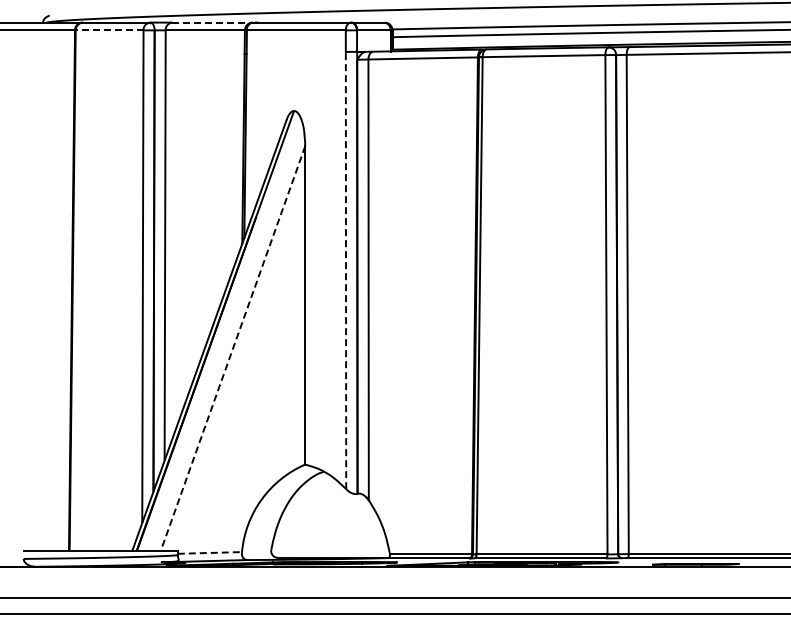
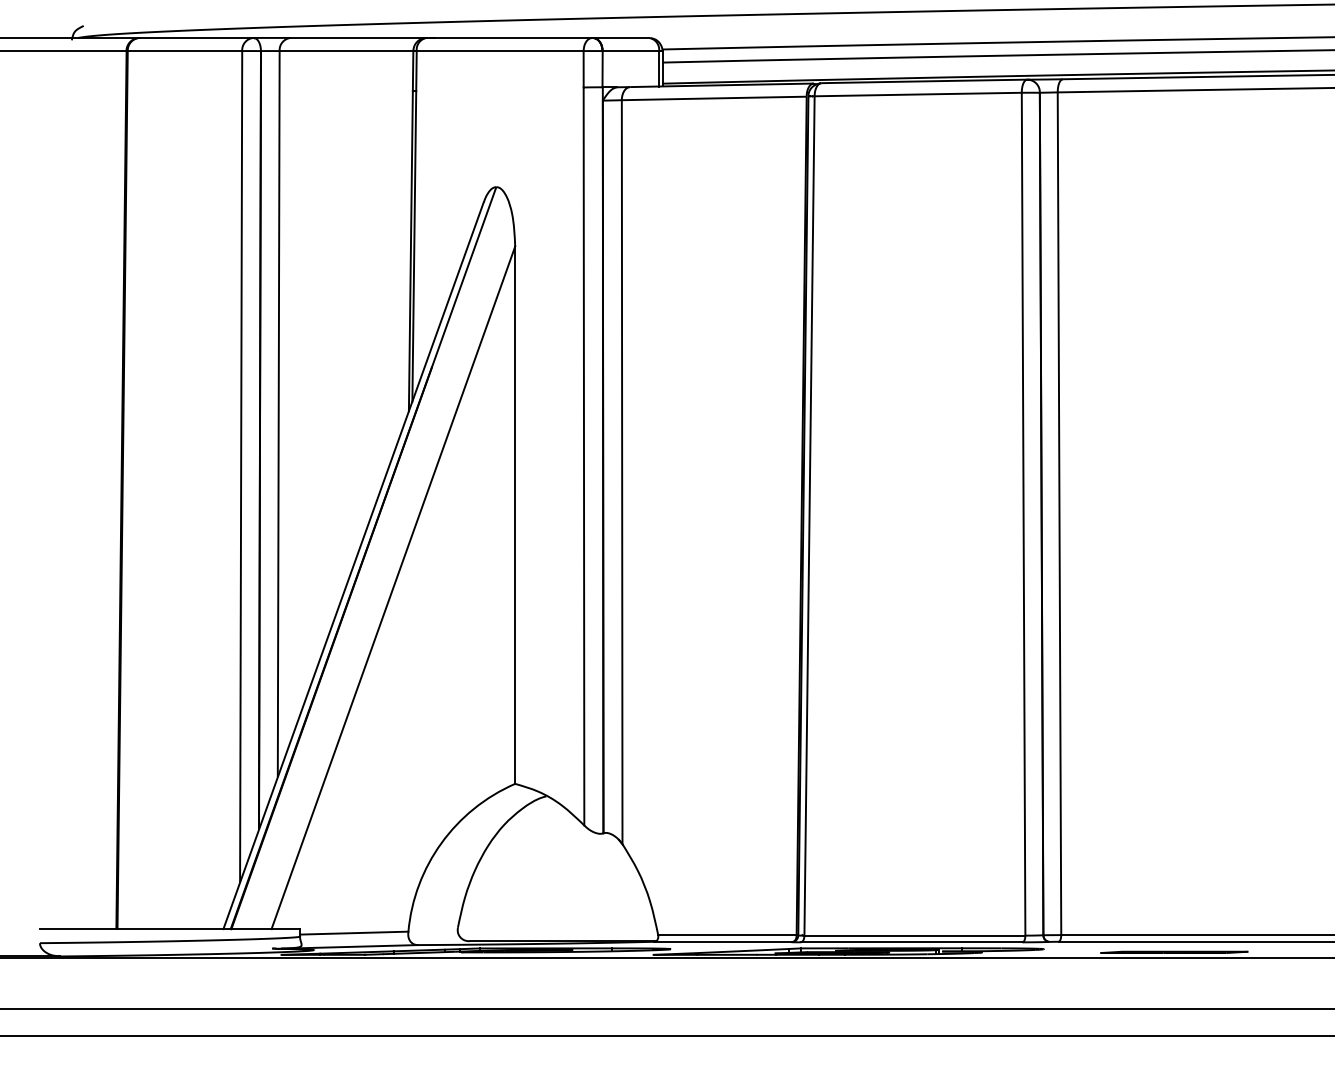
line: (213, 22) -> (360, 37), dashed -> solid
line: (109, 30) -> (184, 51), dashed -> solid
line: (346, 270) -> (584, 456), dashed -> solid
line: (233, 348) -> (394, 588), dashed -> solid
line: (210, 552) -> (355, 932), dashed -> solid

